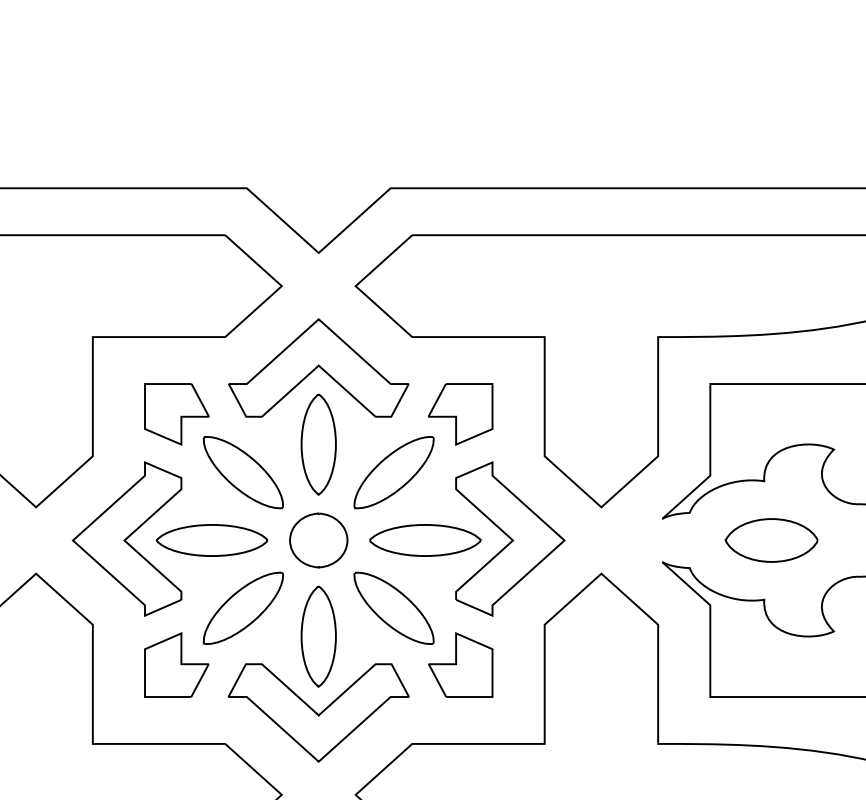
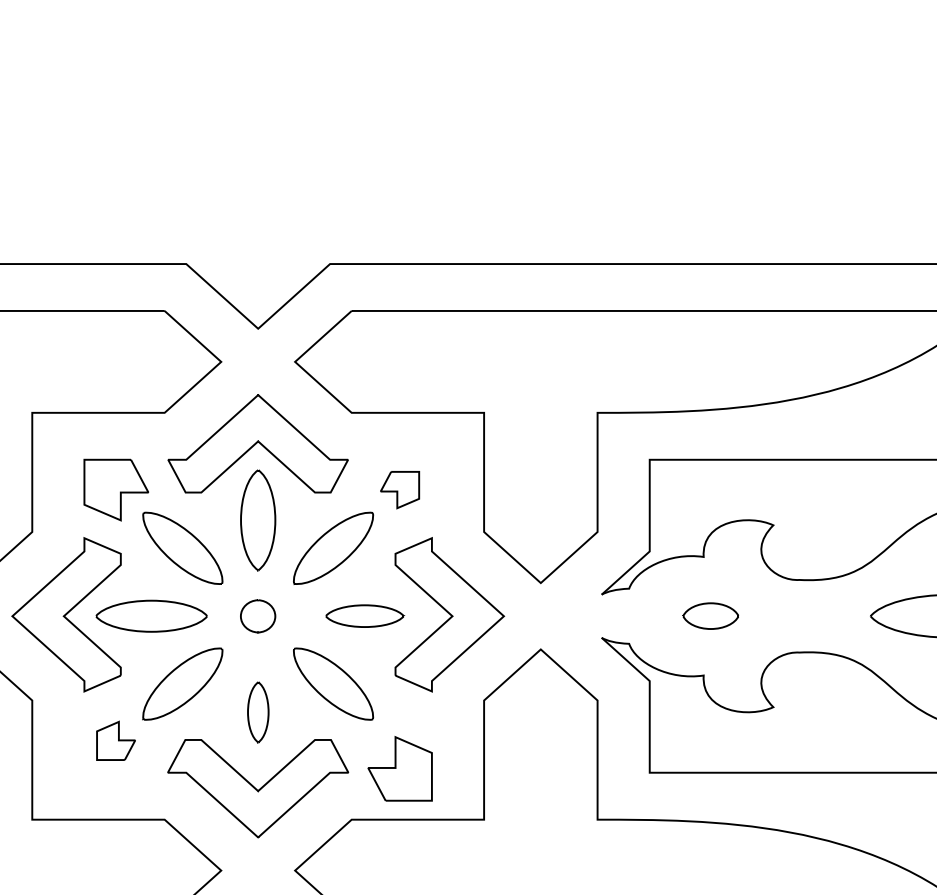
part: (460, 413) -> (399, 489), size x0.6
part: (425, 539) -> (364, 615), size x0.7
part: (771, 539) -> (710, 615), size x0.6
part: (318, 540) -> (257, 616), size x0.6
part: (319, 636) -> (258, 712), size x0.6
part: (176, 664) -> (115, 740), size x0.6
part: (460, 664) -> (399, 768), moved

